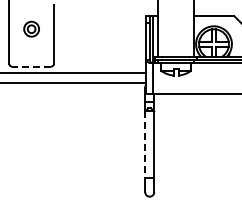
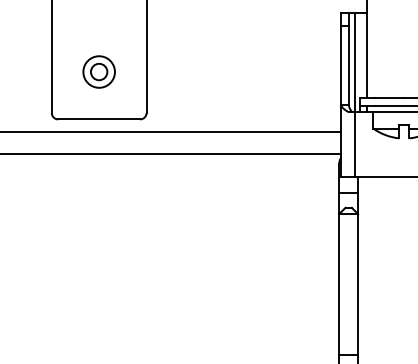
part: (31, 28) -> (98, 70), moved
line: (31, 66) -> (98, 119), dashed -> solid
line: (145, 145) -> (339, 285), dashed -> solid

